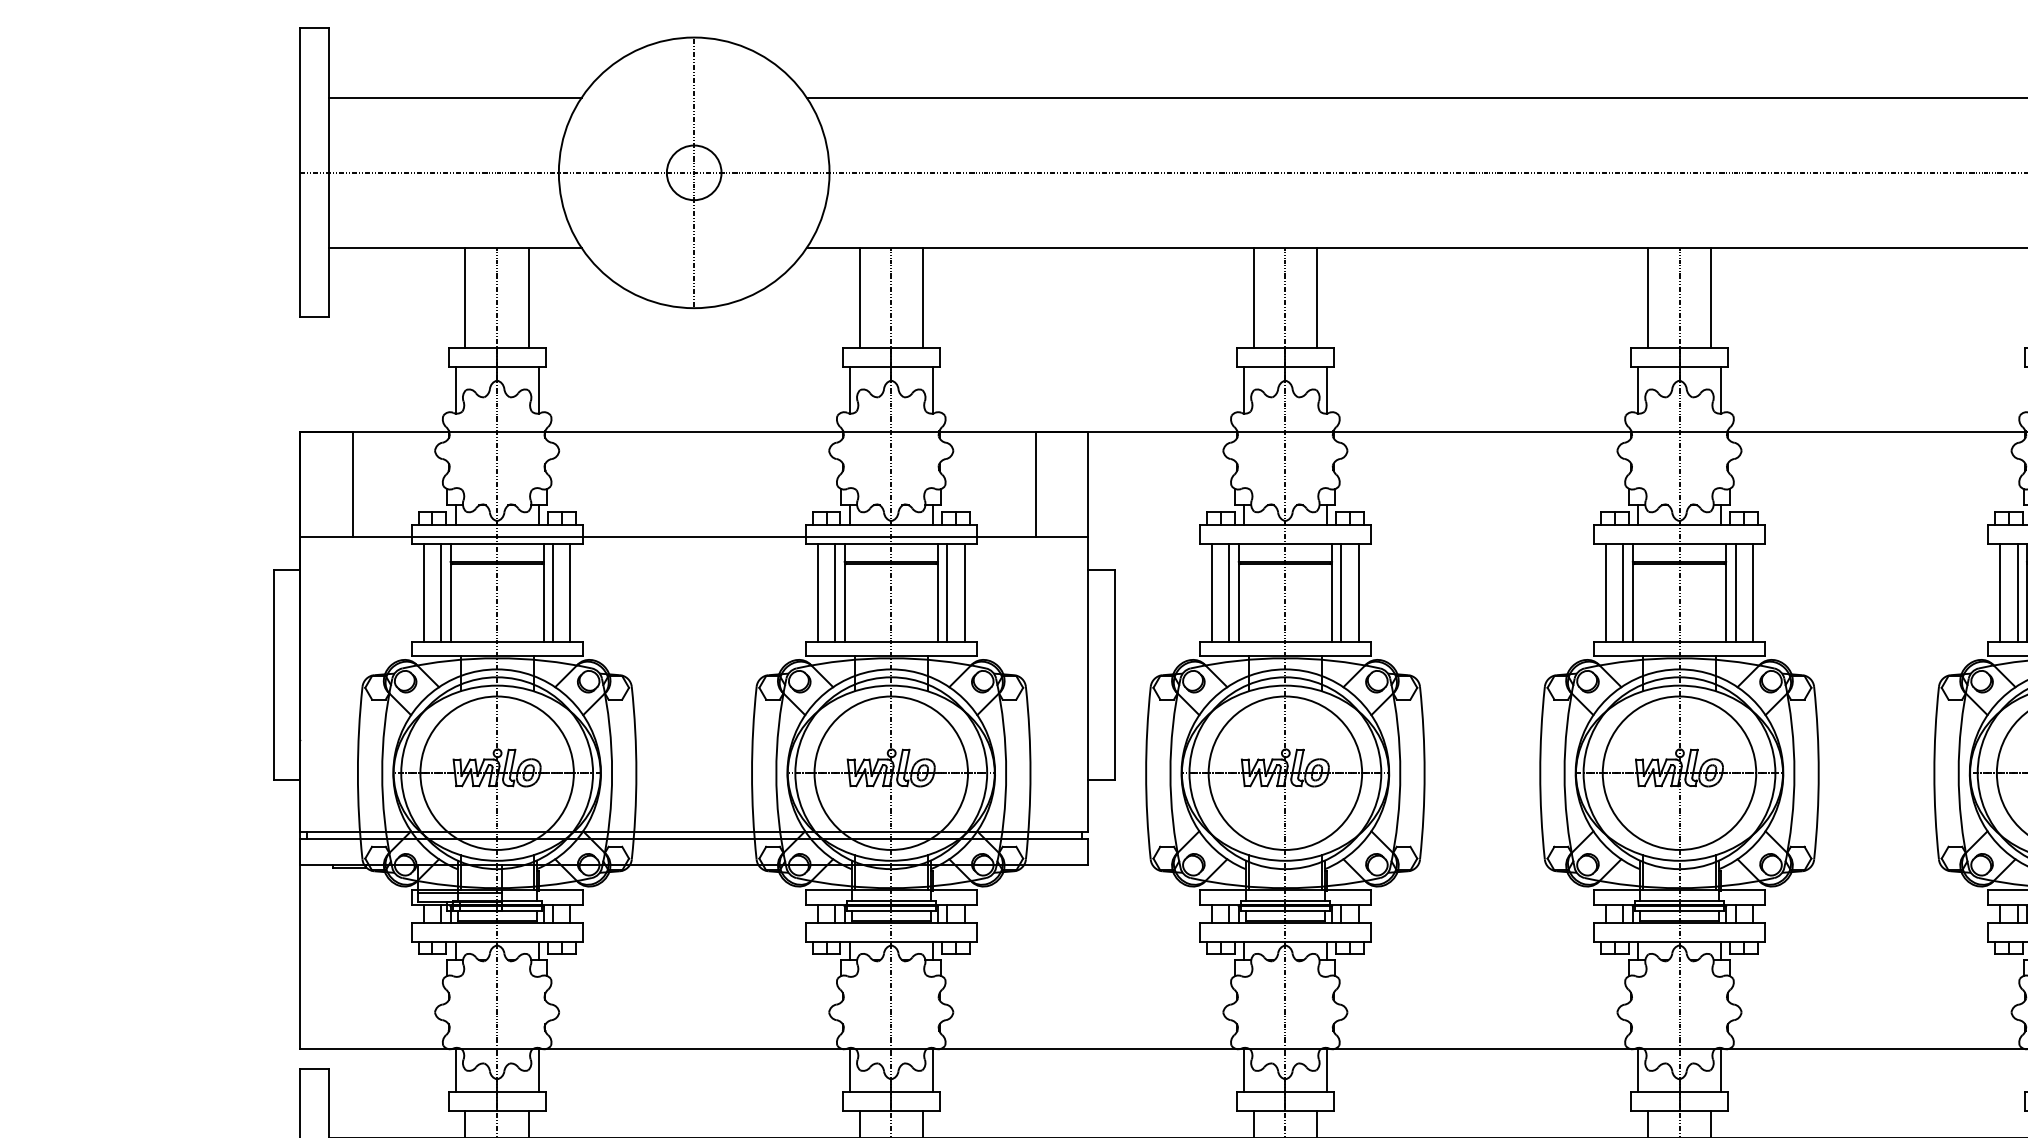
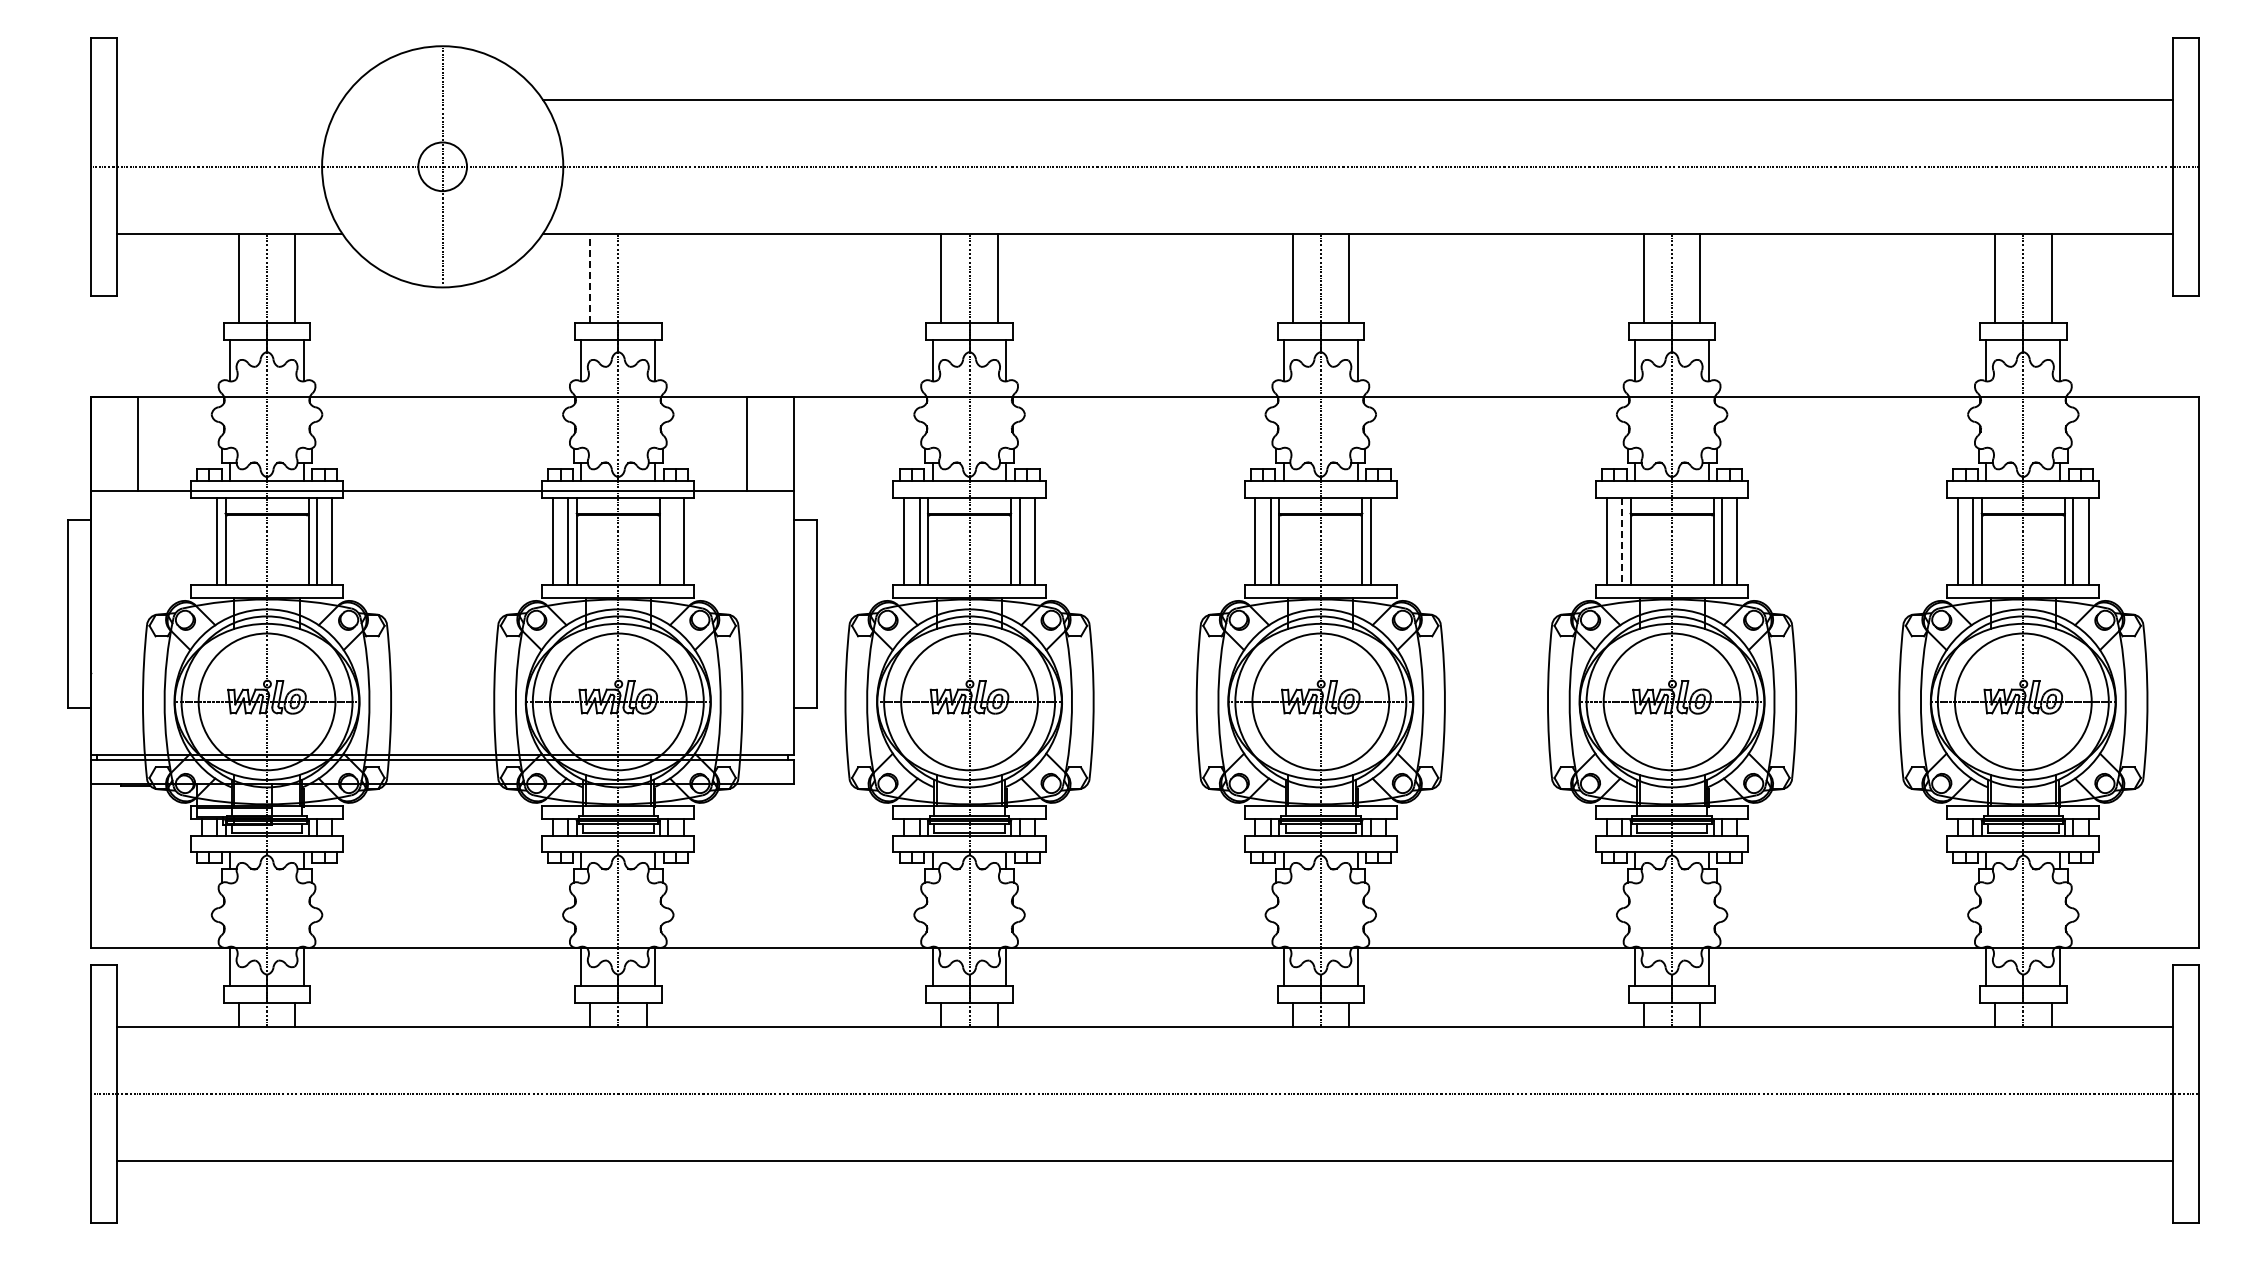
line: (455, 97) -> (229, 99), removed
line: (860, 297) -> (590, 277), solid -> dashed
line: (922, 297) -> (646, 277), removed
line: (423, 592) -> (201, 540), removed
line: (947, 592) -> (668, 540), removed
line: (1753, 592) -> (1386, 540), removed
line: (2017, 593) -> (1622, 541), solid -> dashed

